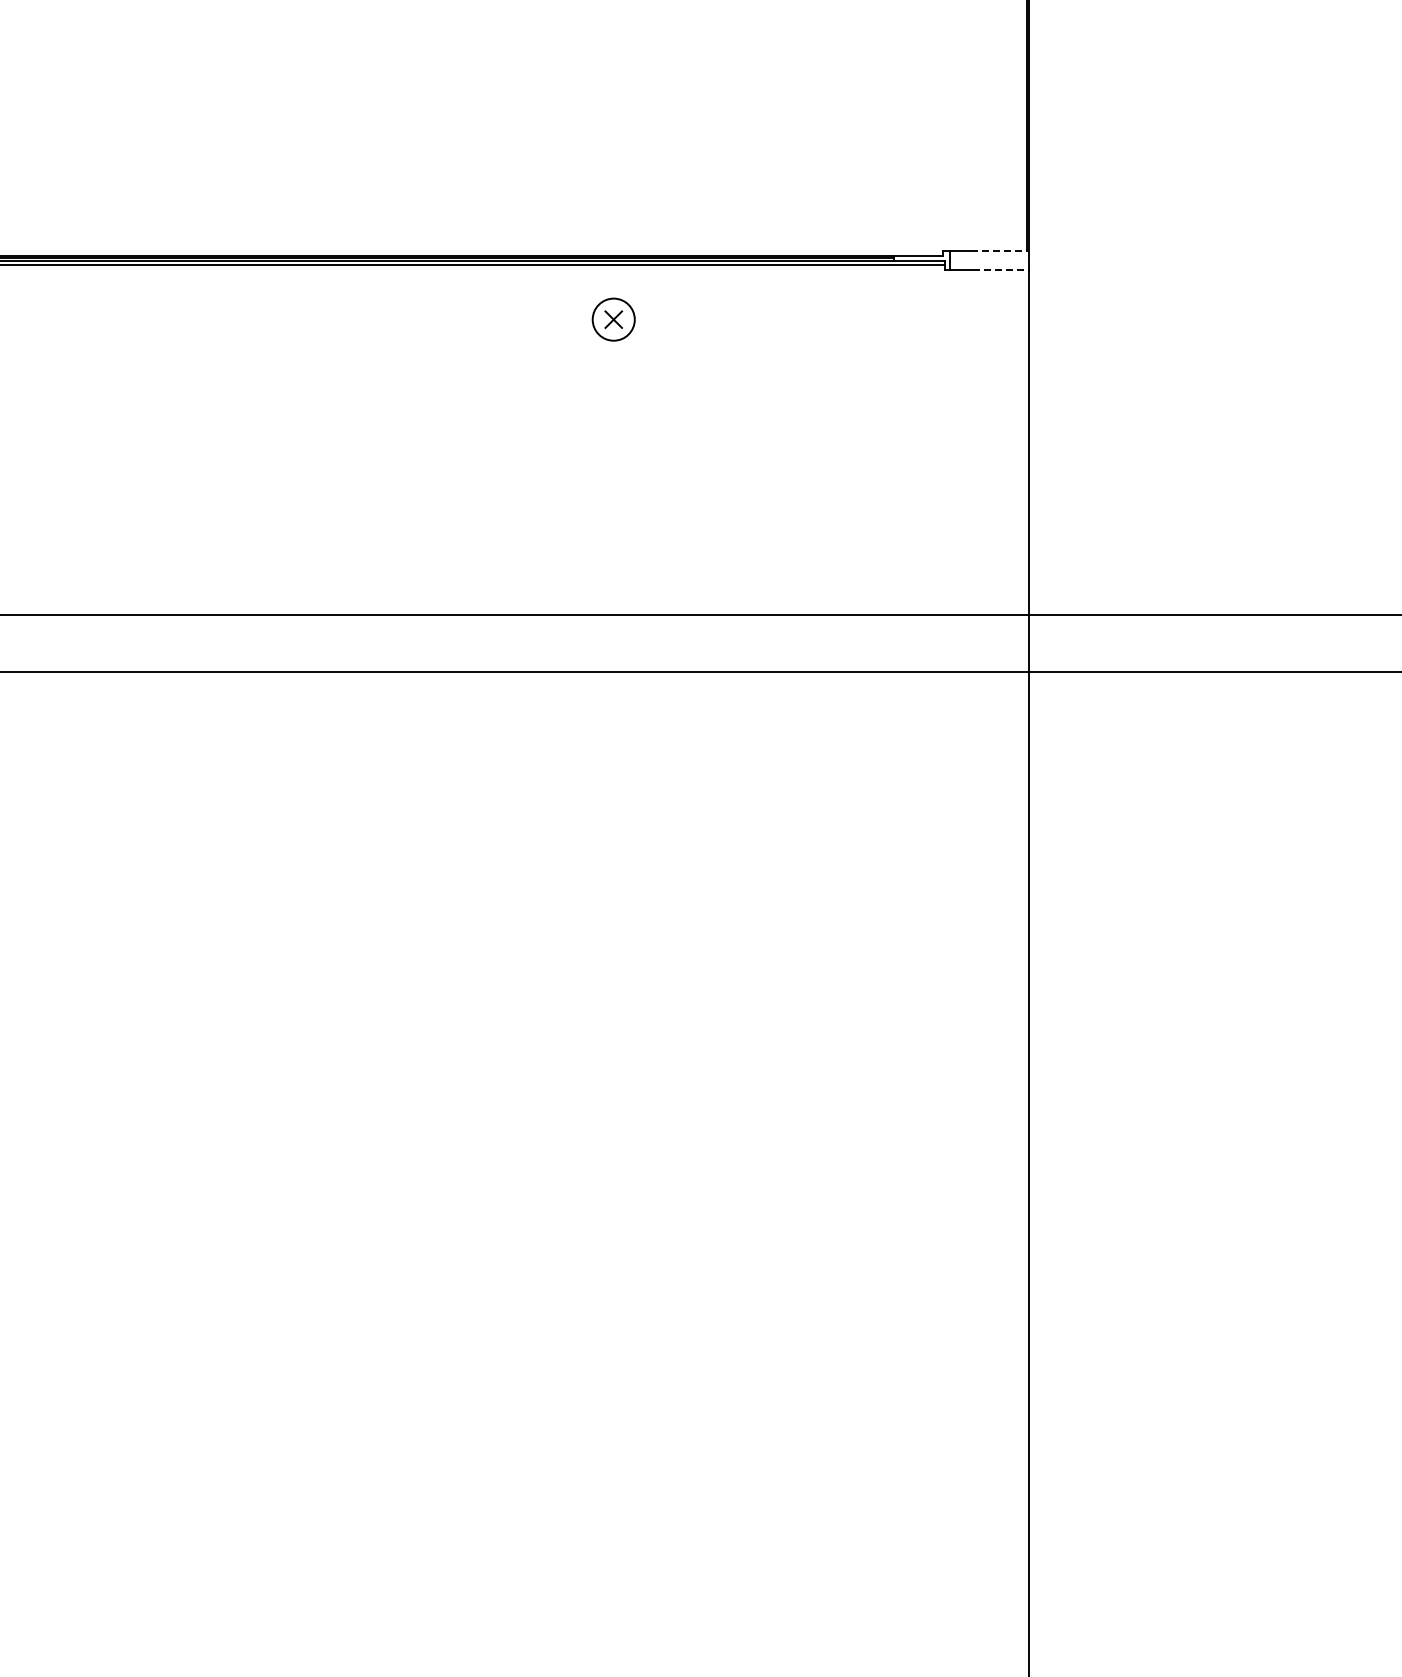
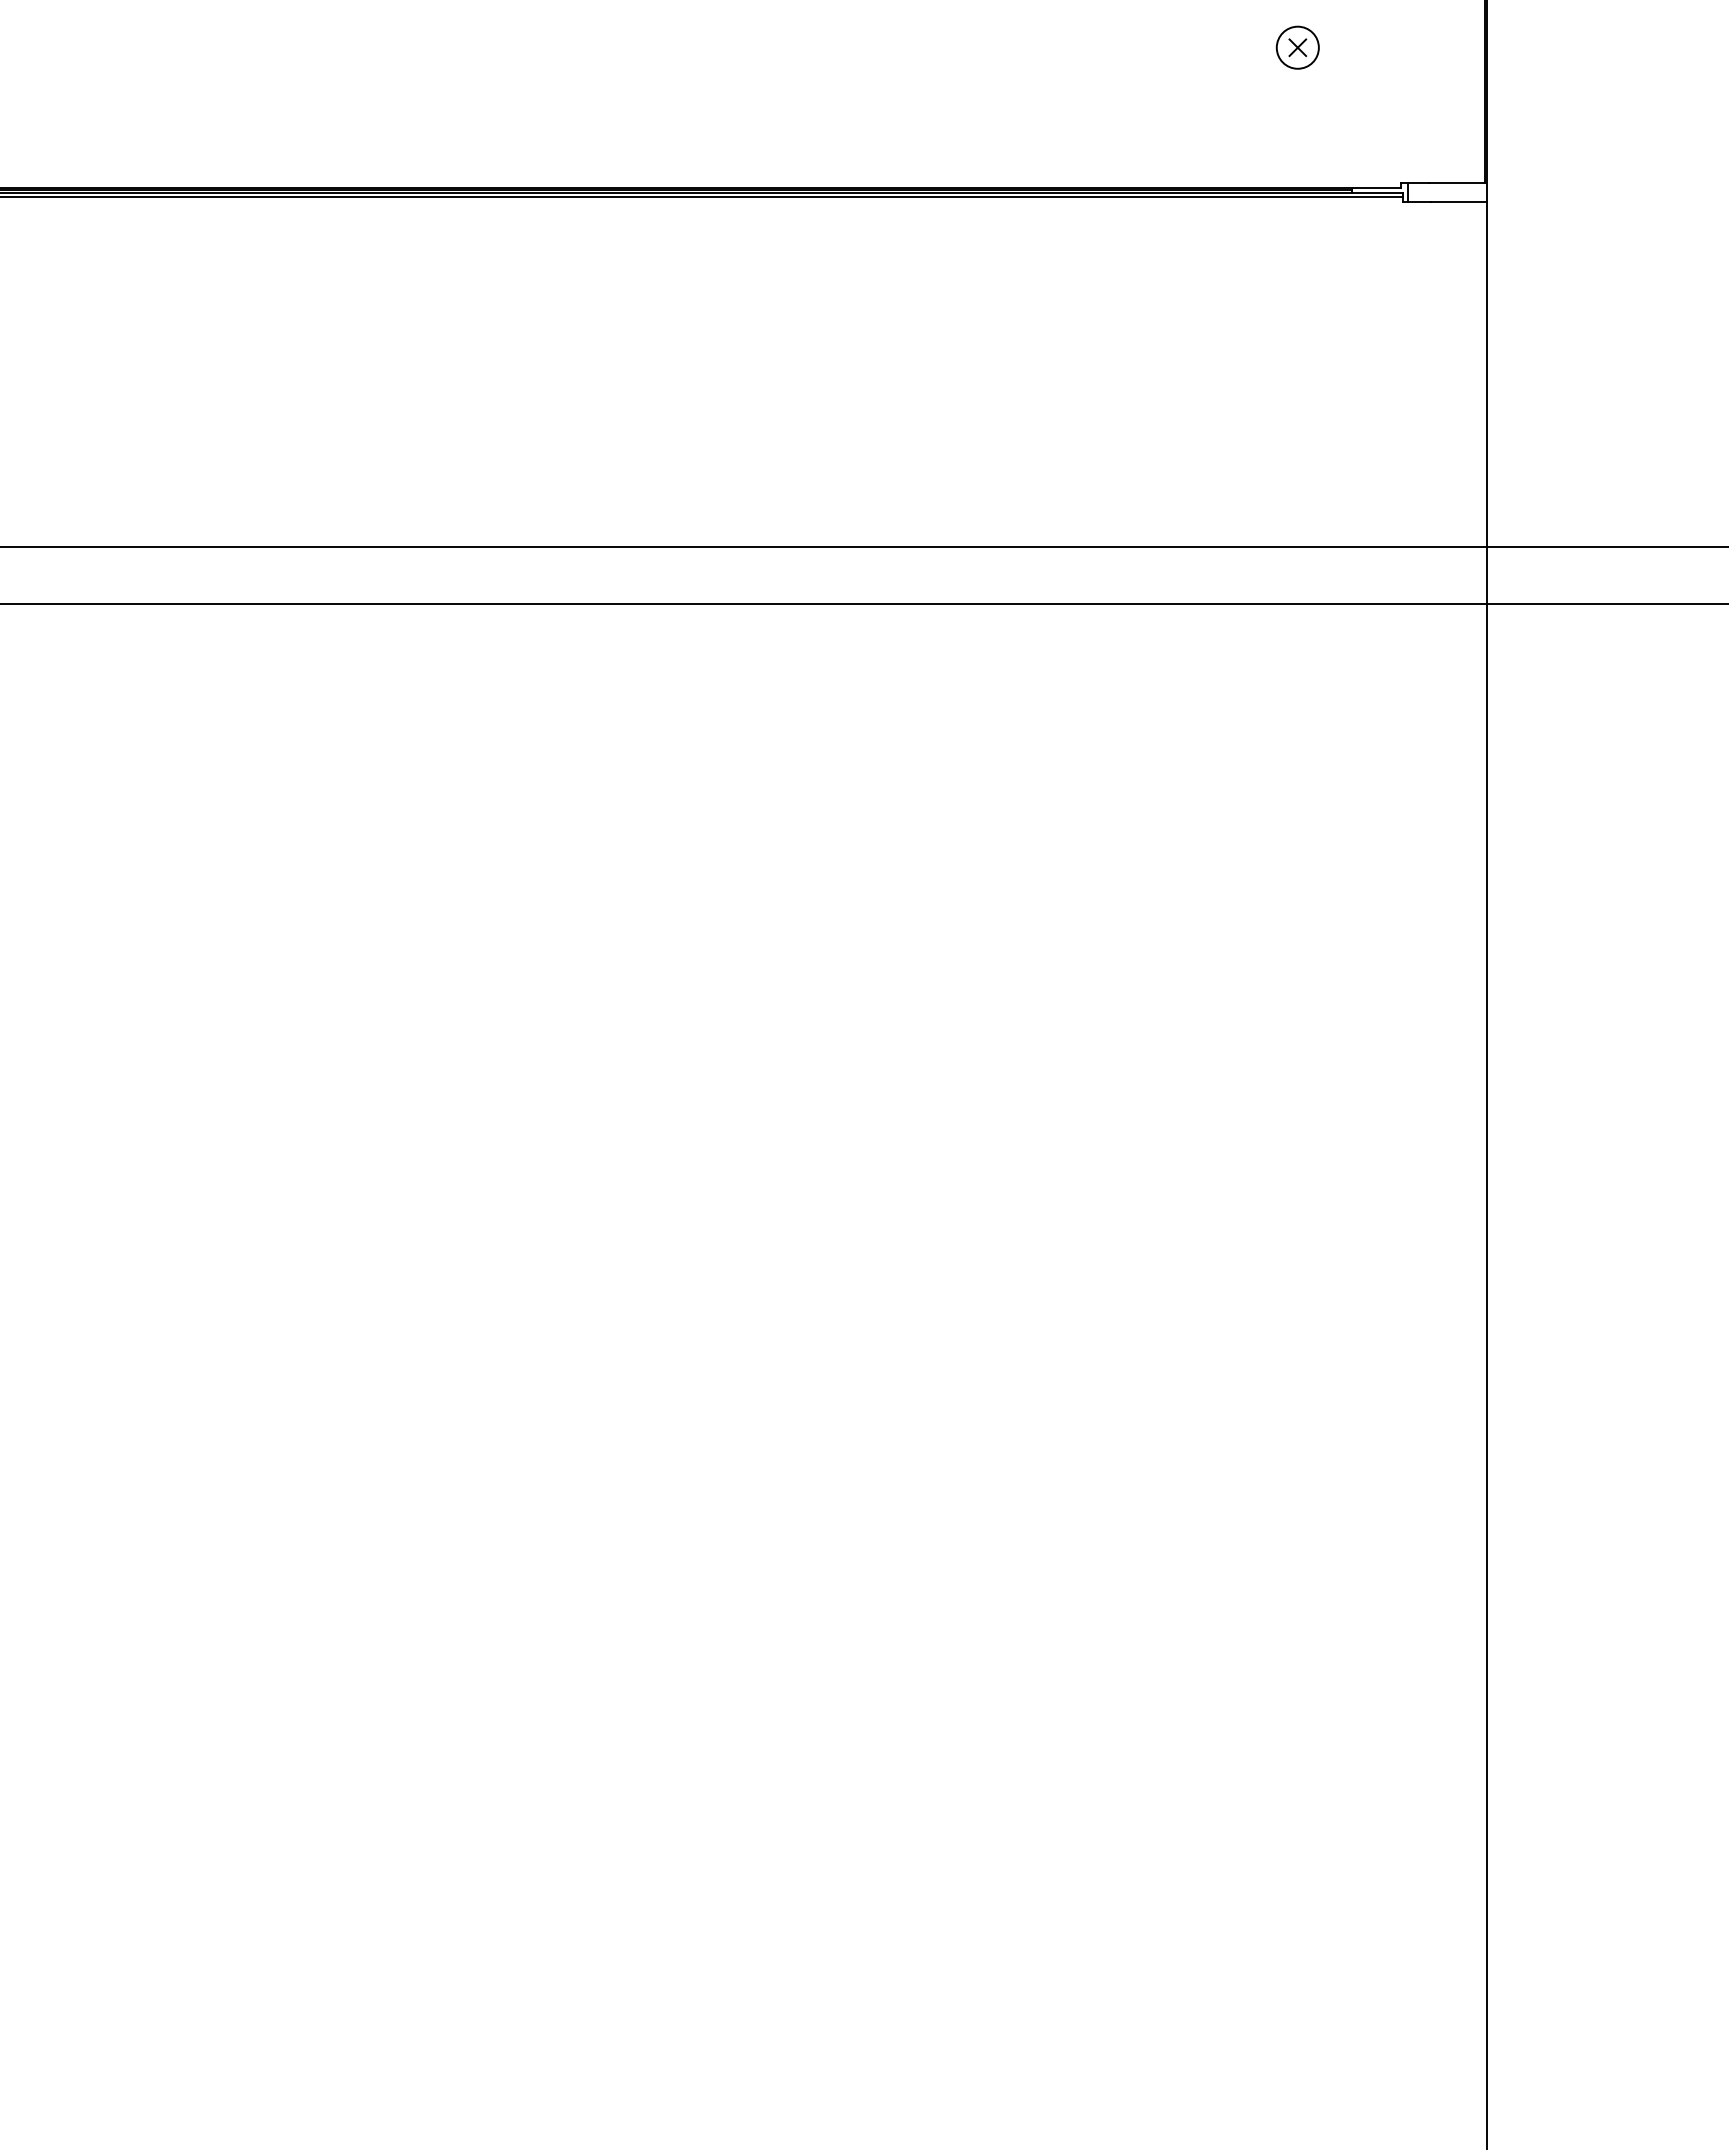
line: (999, 251) -> (1457, 183), dashed -> solid
line: (1001, 270) -> (1459, 202), dashed -> solid
part: (613, 319) -> (1297, 47), moved

